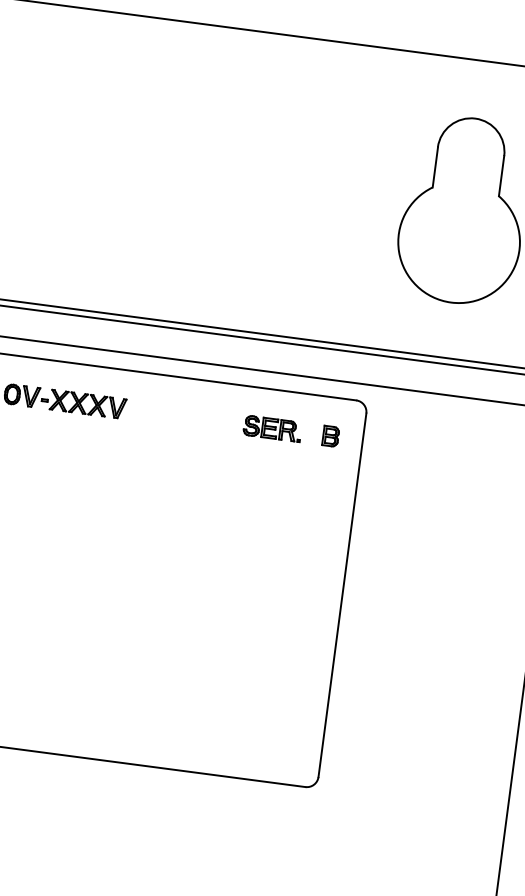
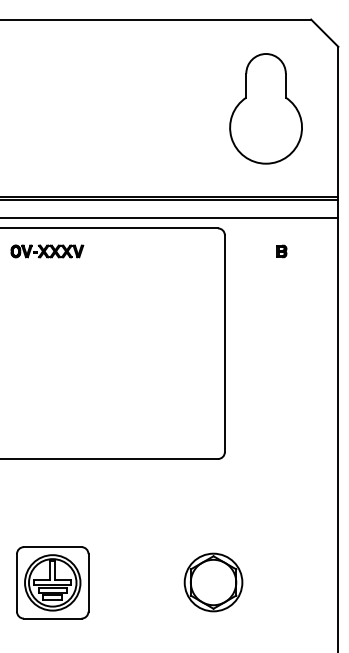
part: (271, 428) -> (170, 251), removed
part: (330, 436) -> (281, 251), moved

